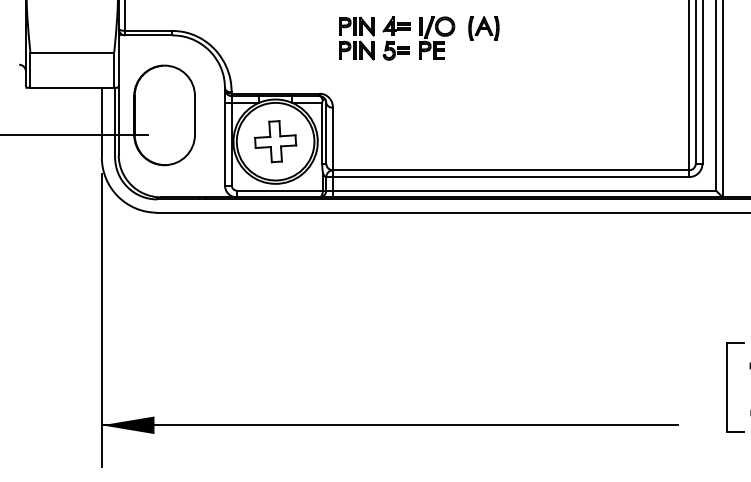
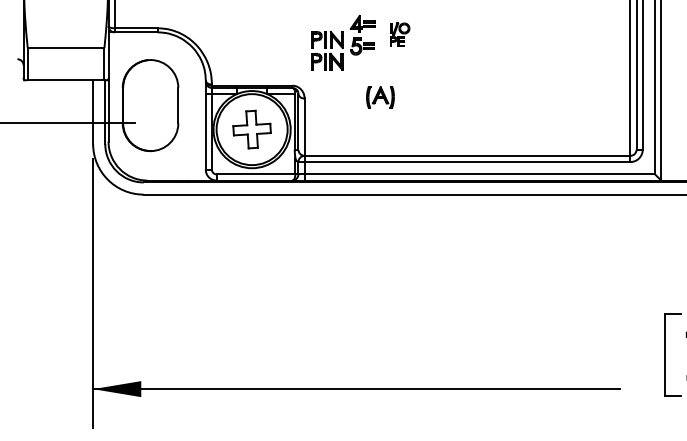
part: (483, 28) -> (380, 97), moved
part: (437, 37) -> (400, 34), size x0.6
part: (356, 38) -> (327, 50), moved

